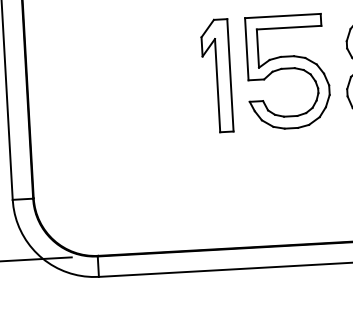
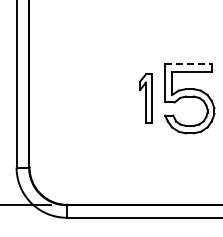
line: (282, 16) -> (188, 64), solid -> dashed
part: (216, 75) -> (145, 98), size x0.7

